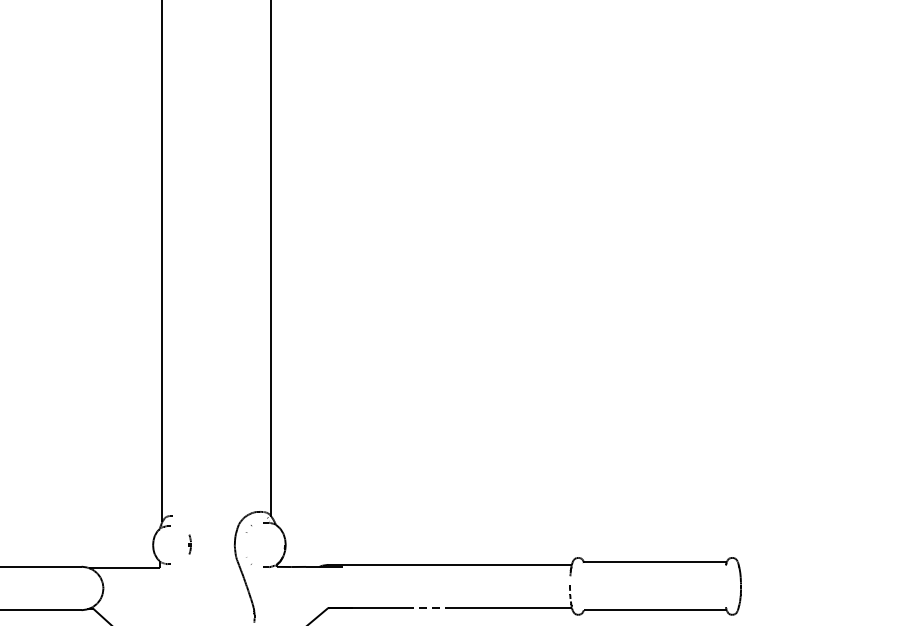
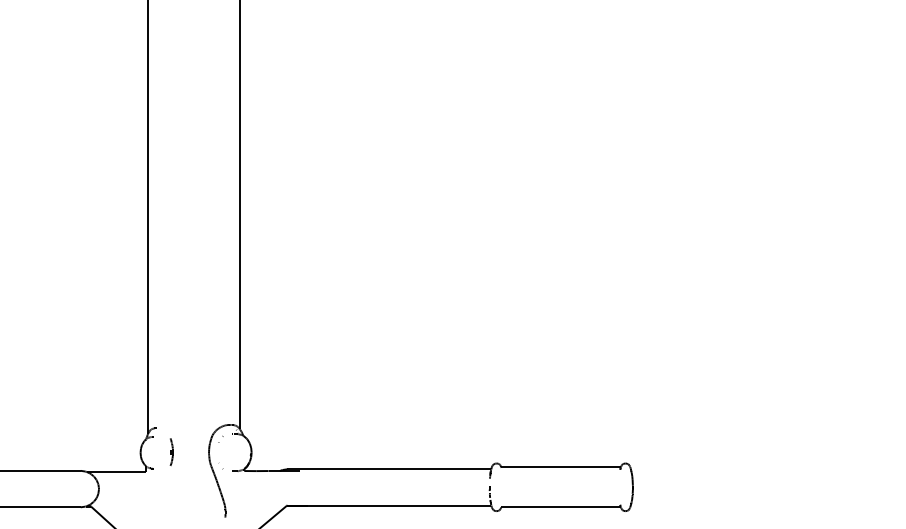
part: (190, 544) -> (171, 452), size x1.67
line: (426, 608) -> (369, 505), dashed -> solid

